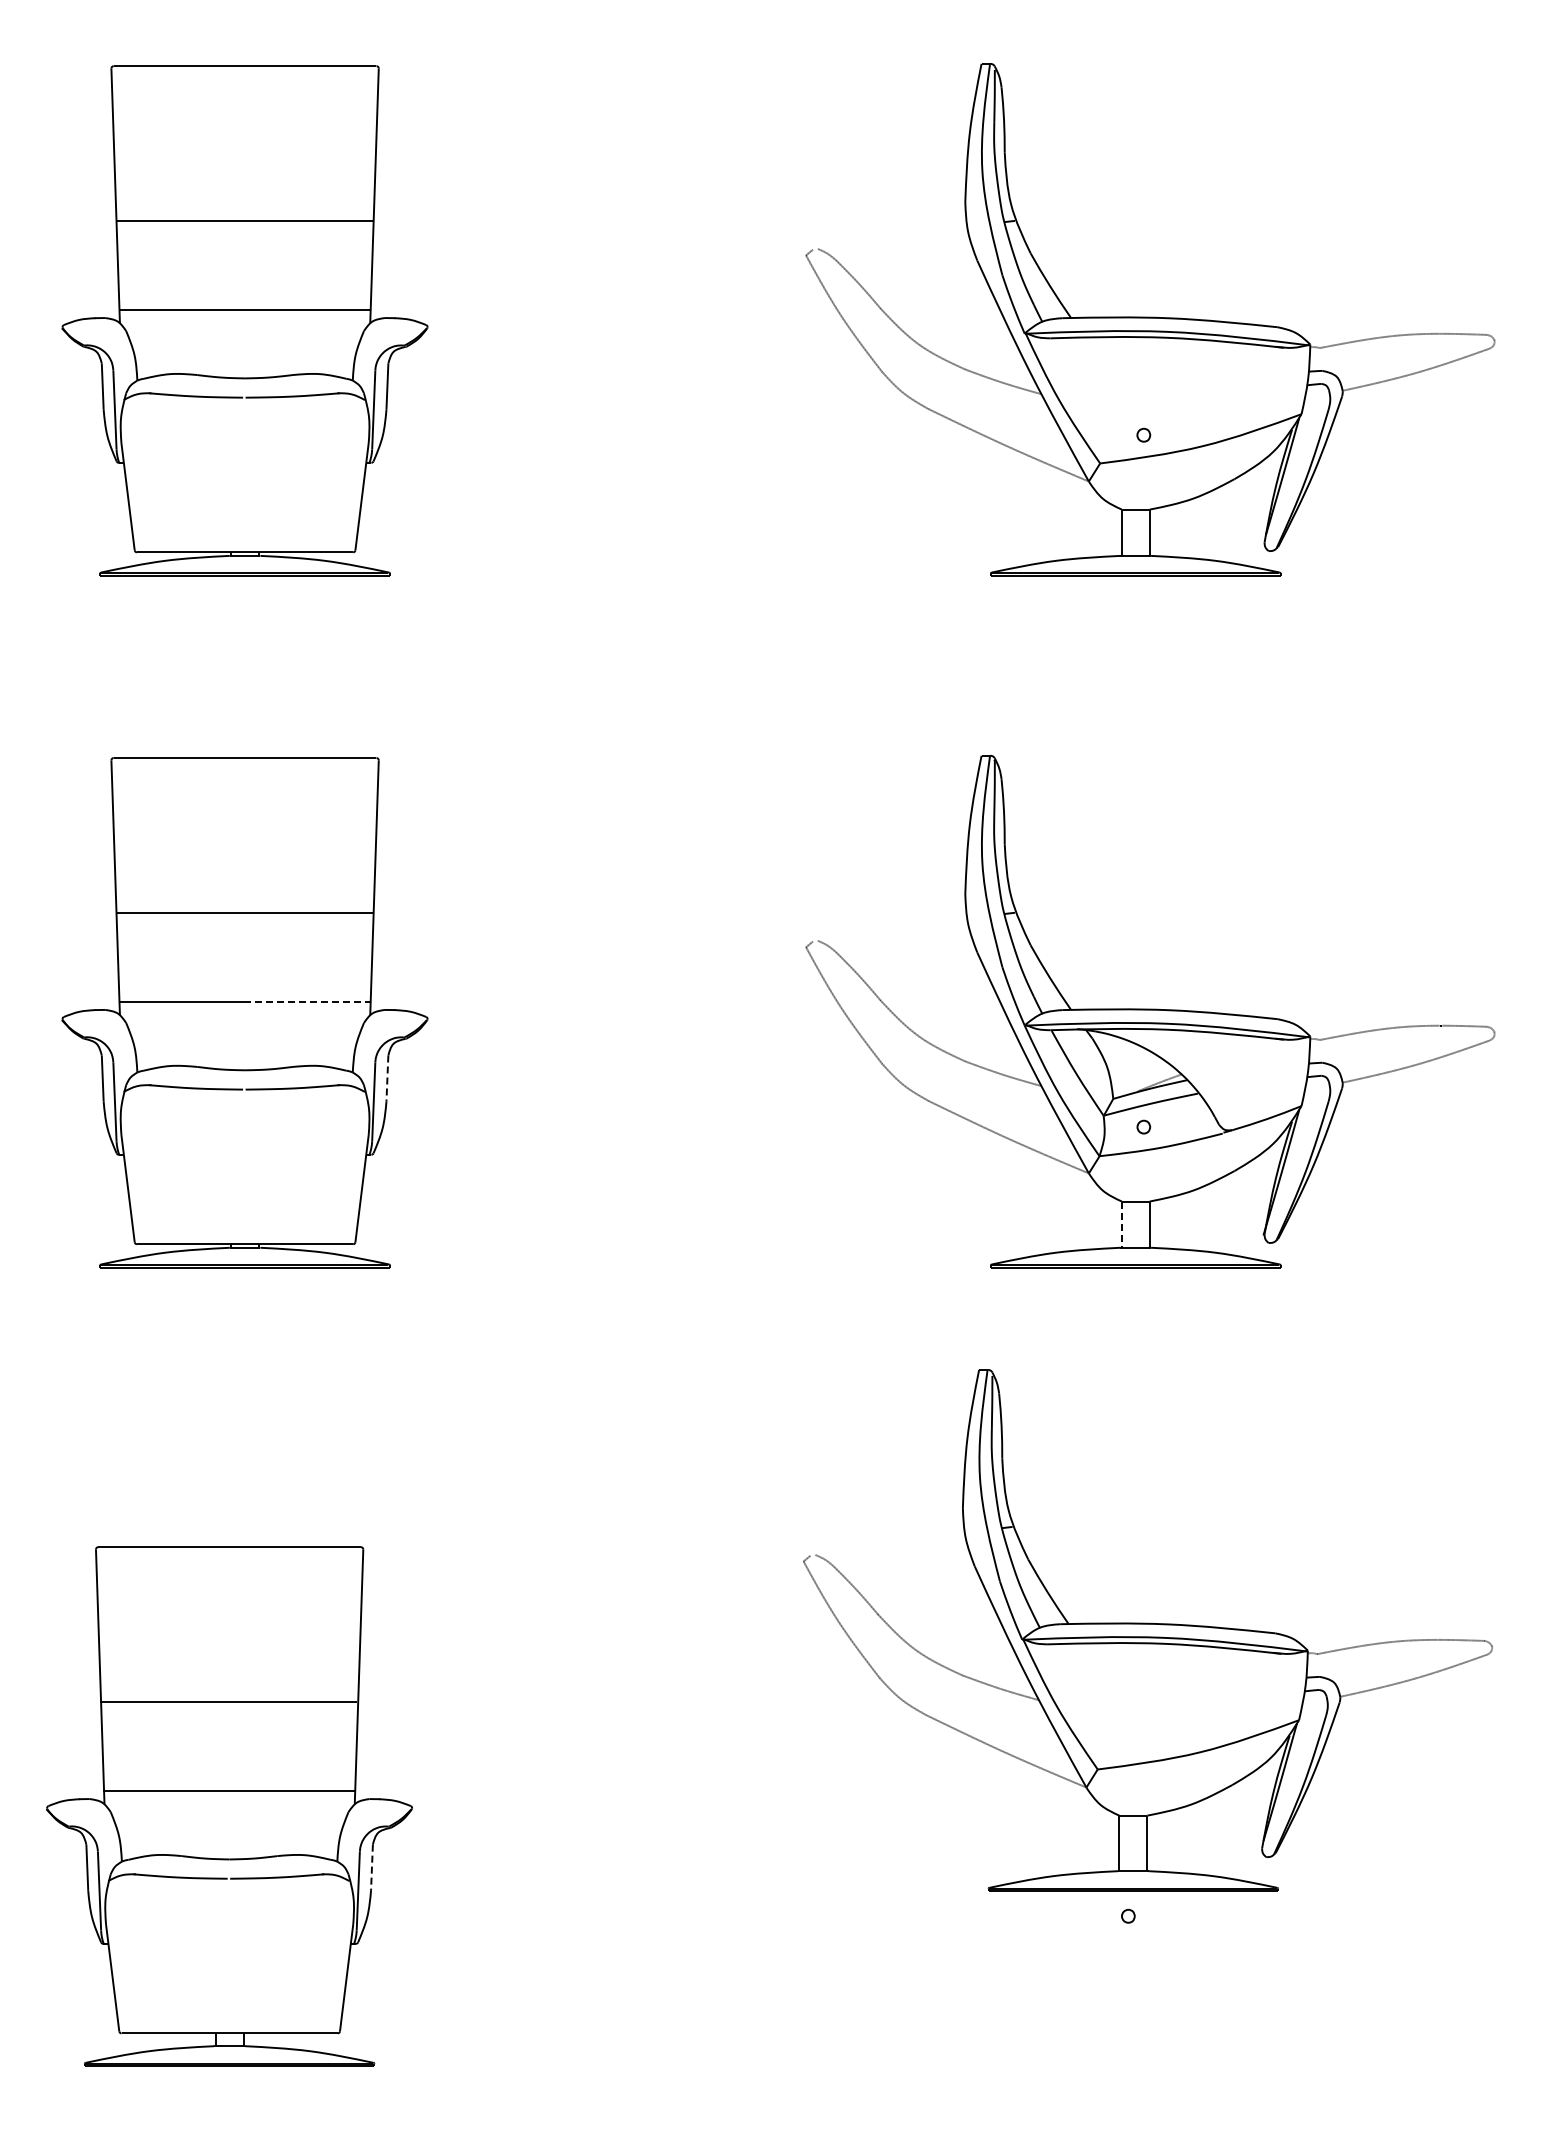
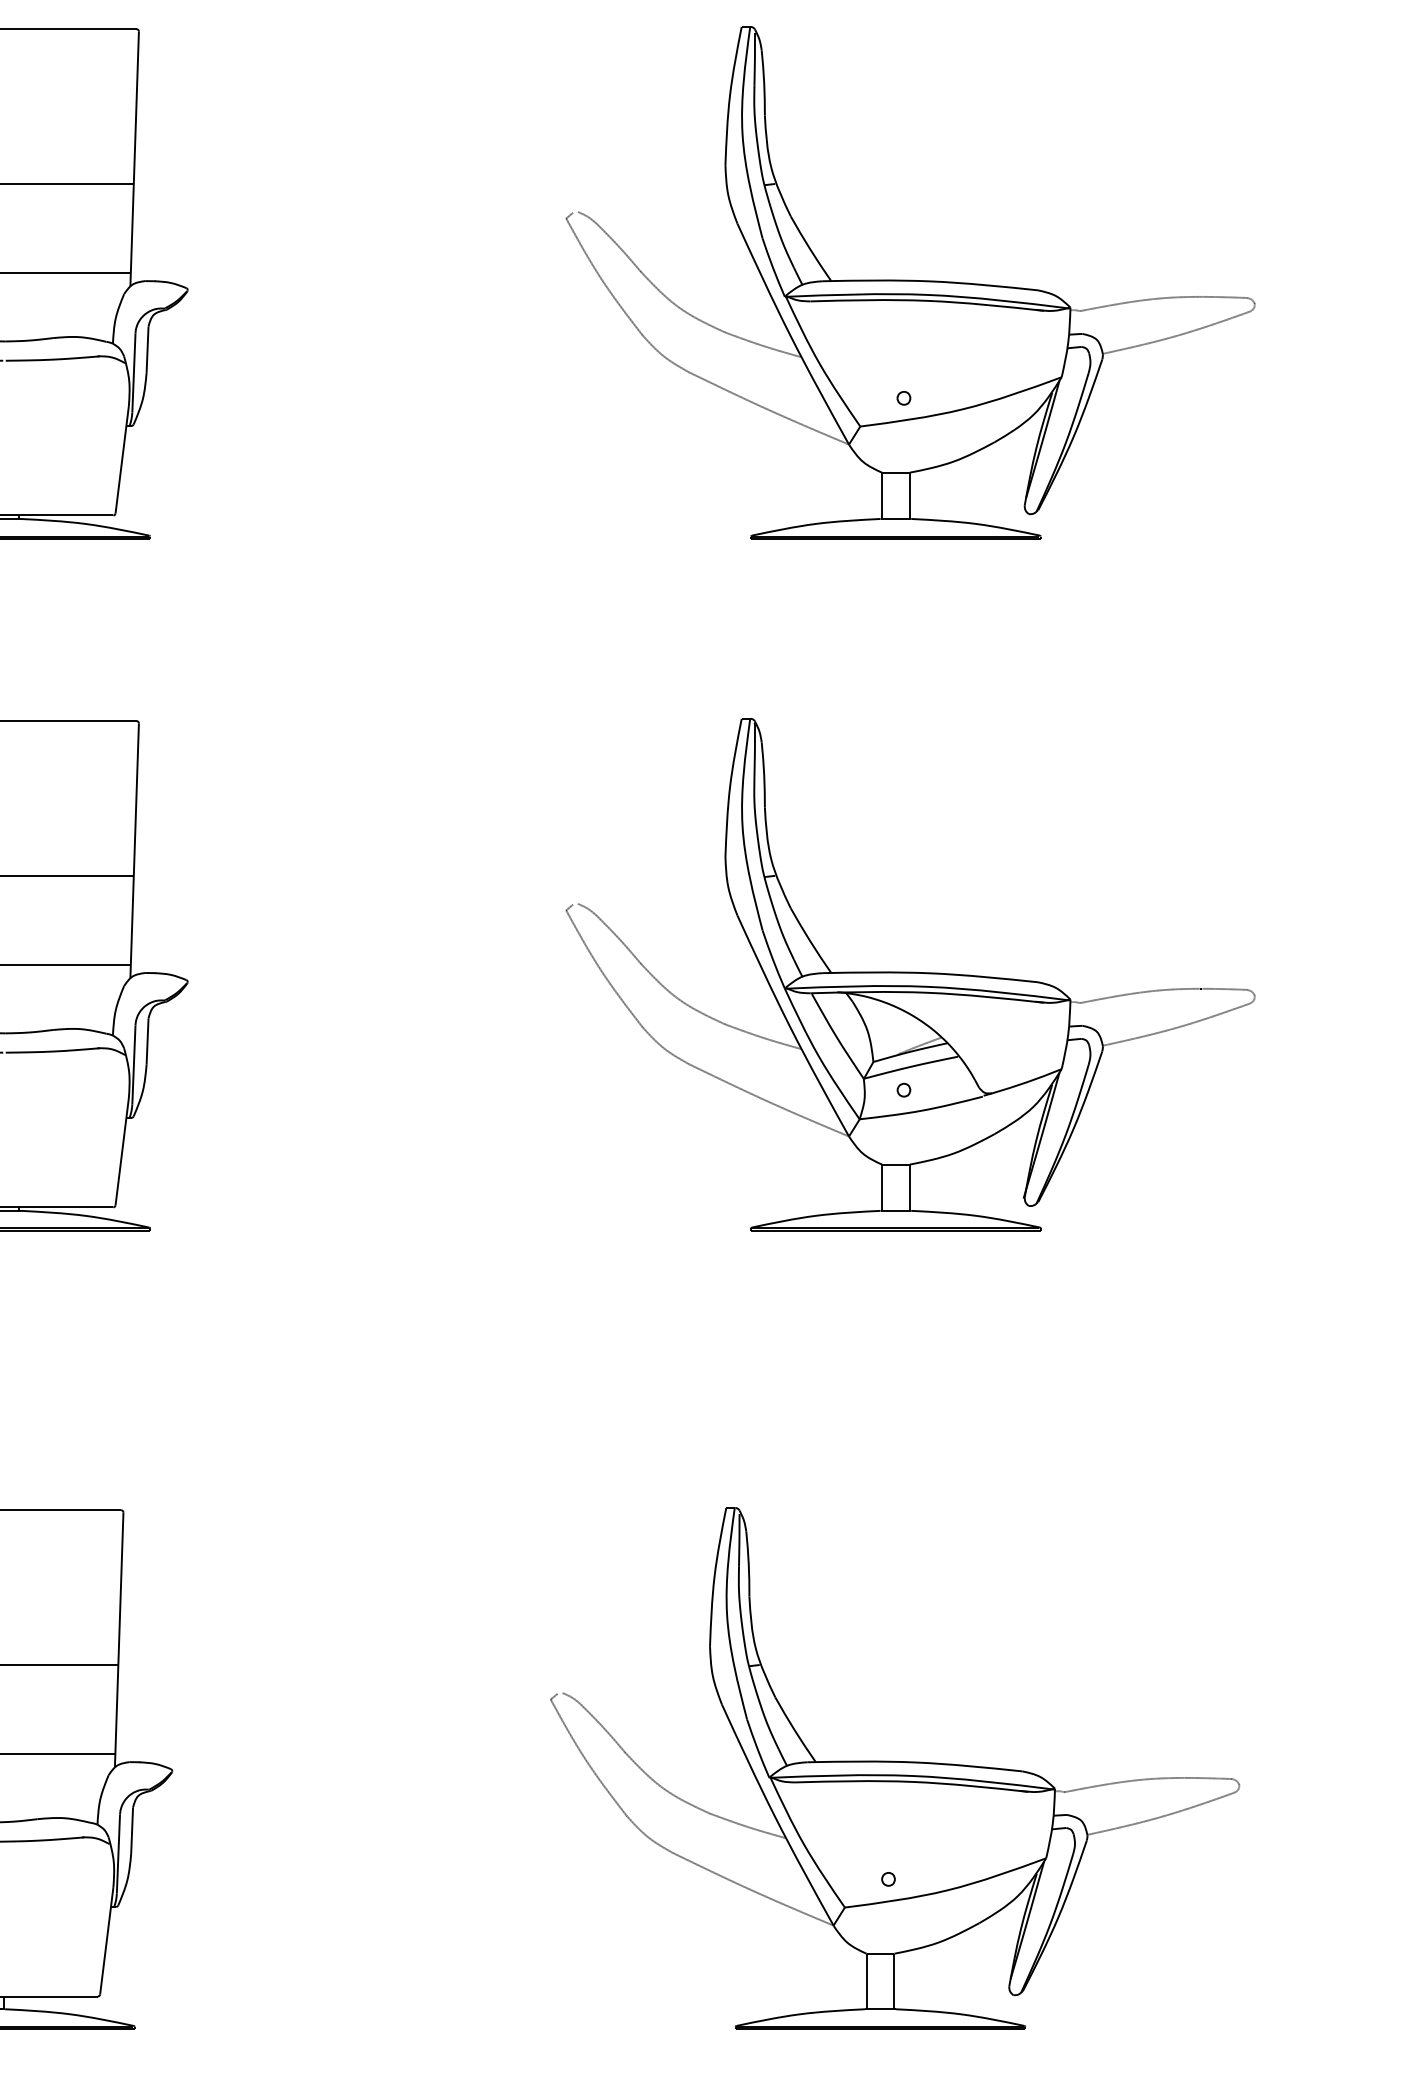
line: (307, 1002) -> (67, 965), dashed -> solid
line: (387, 1079) -> (147, 1042), dashed -> solid
line: (1121, 1225) -> (881, 1188), dashed -> solid
part: (1147, 1630) -> (894, 1768), moved
line: (371, 1868) -> (131, 1831), dashed -> solid

